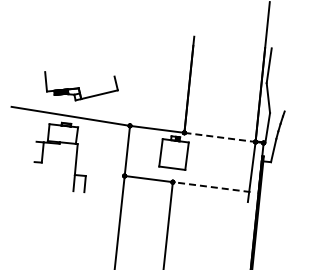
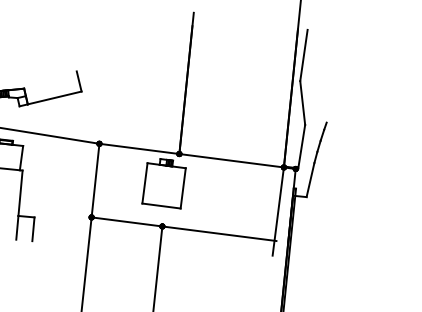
line: (220, 137) -> (232, 160), dashed -> solid
line: (211, 187) -> (219, 234), dashed -> solid

